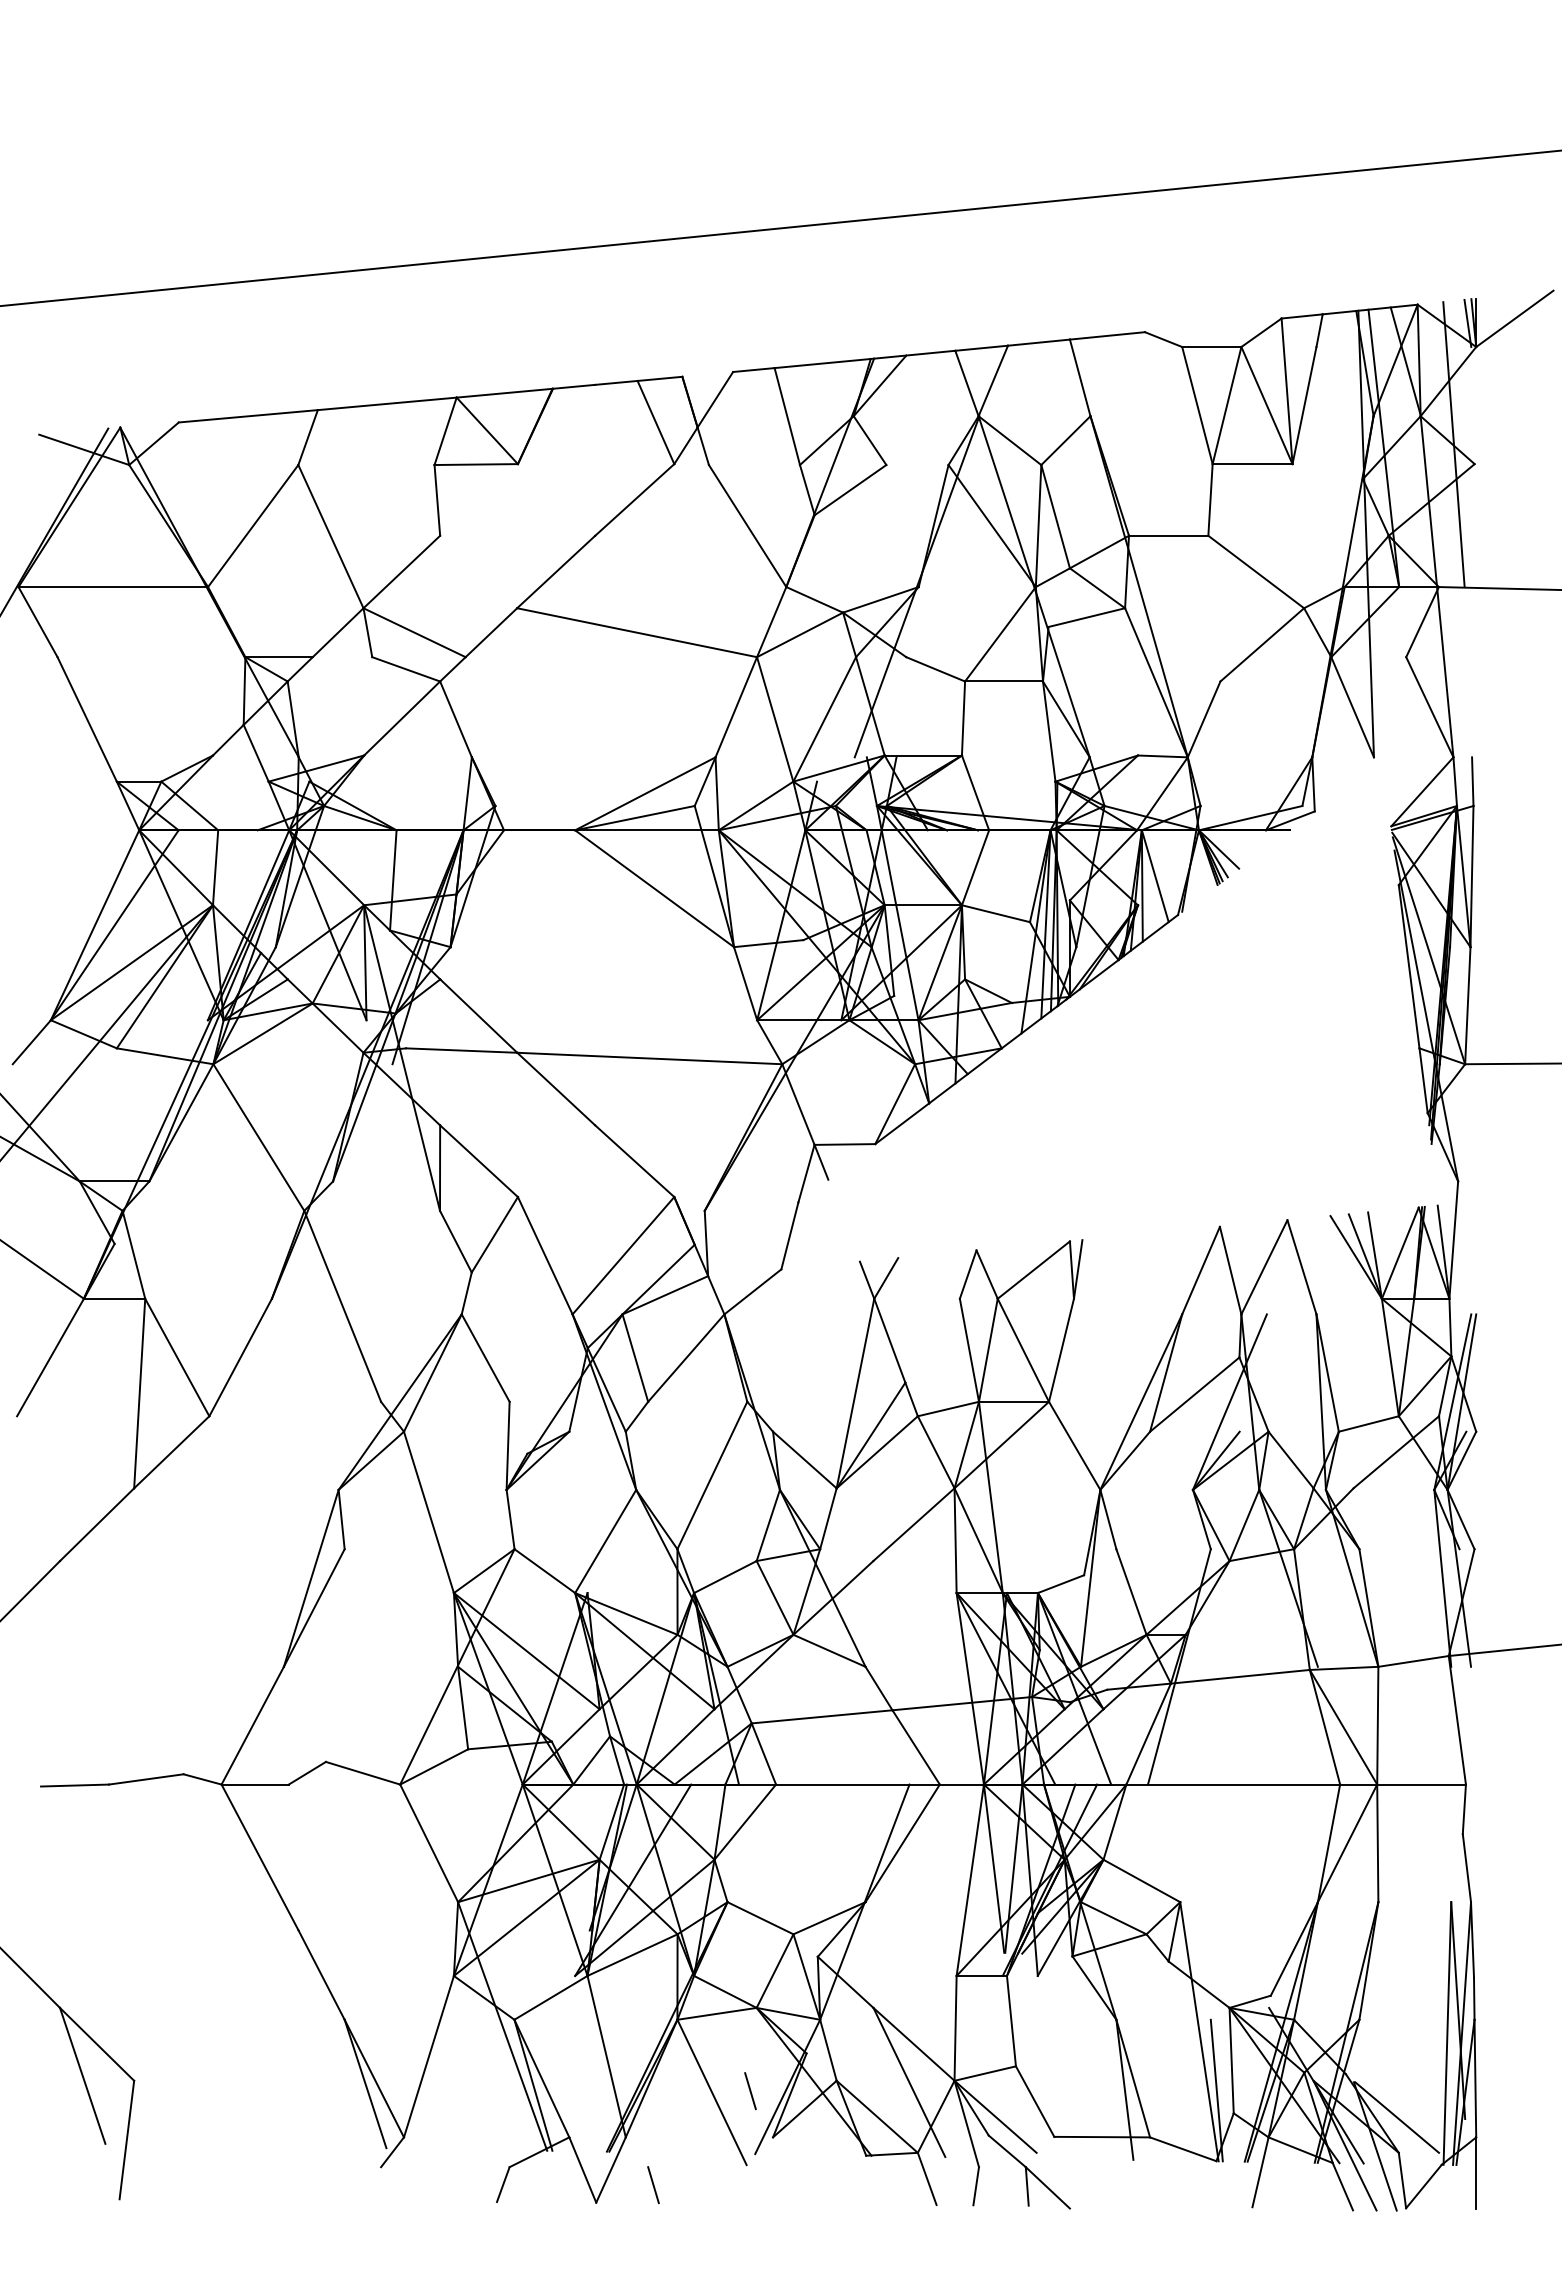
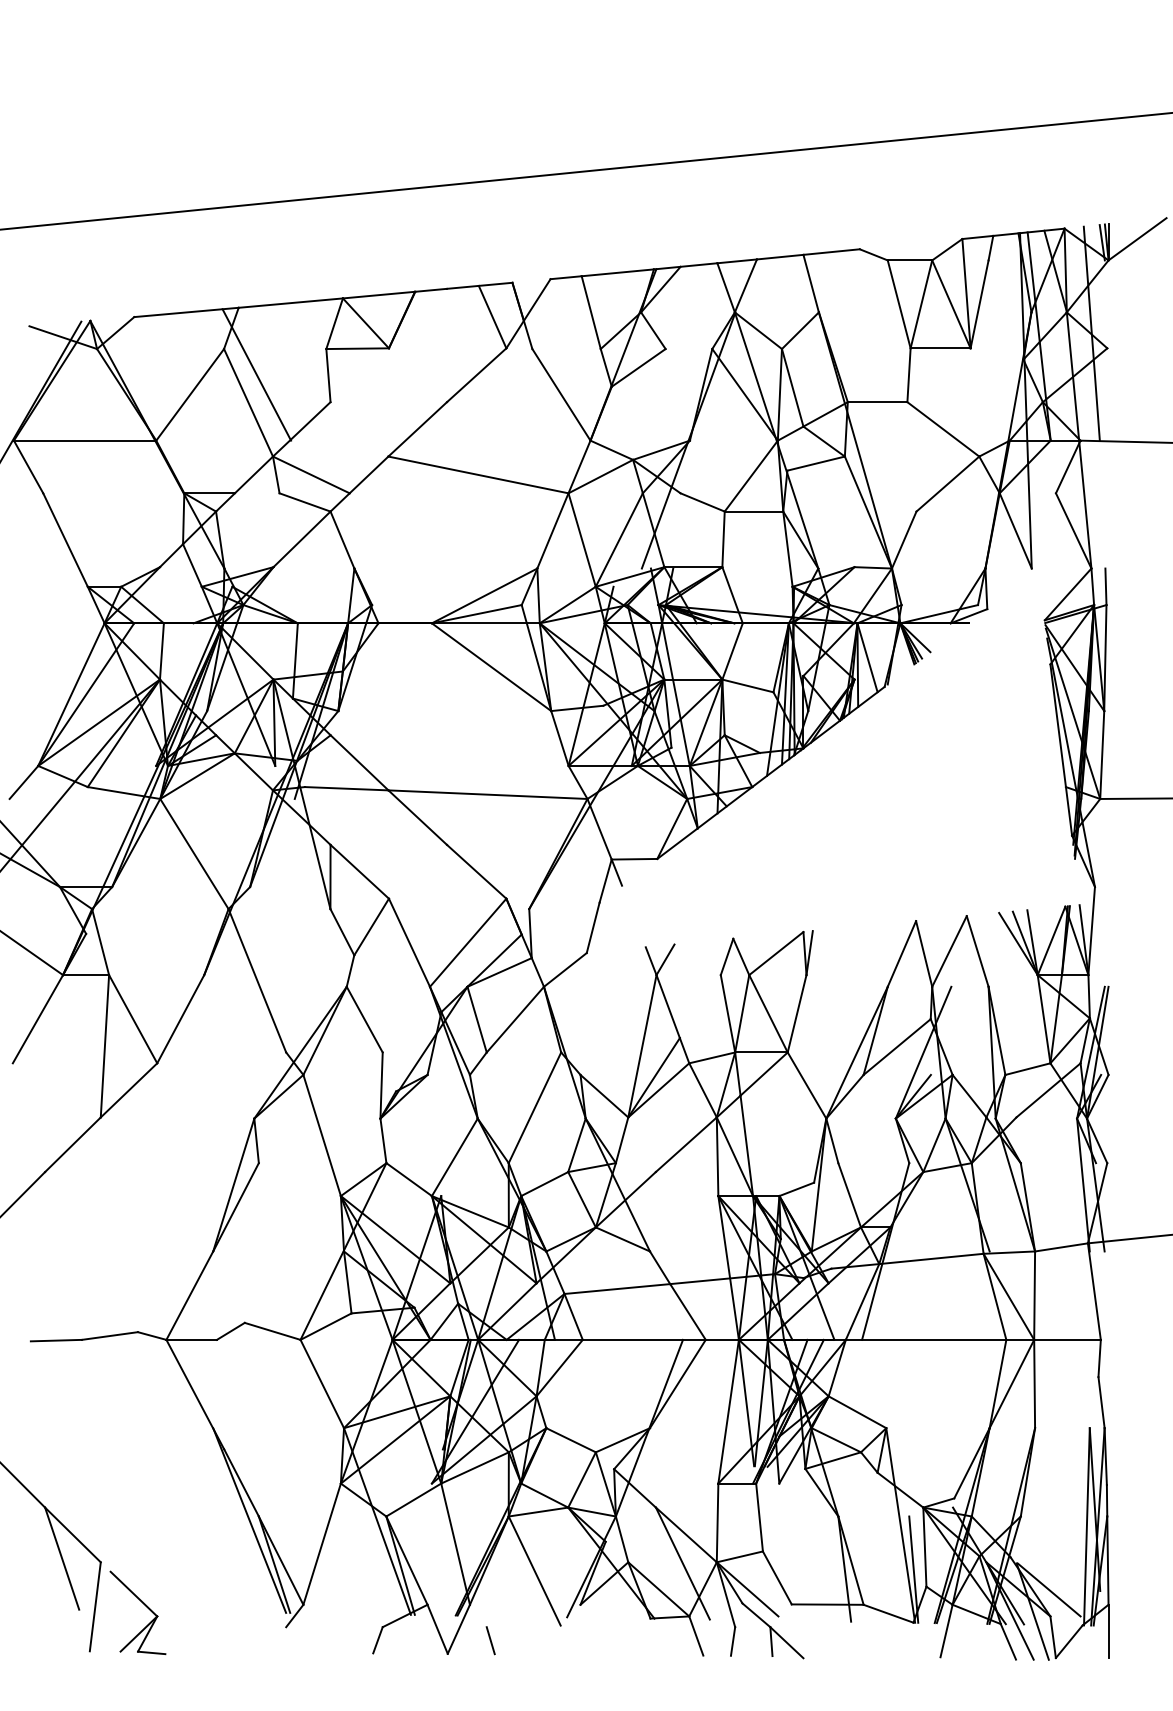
line: (341, 499) -> (256, 374), added
line: (331, 2025) -> (248, 1520), added
line: (750, 2091) -> (563, 1570), removed
part: (192, 2138) -> (144, 1605), added

